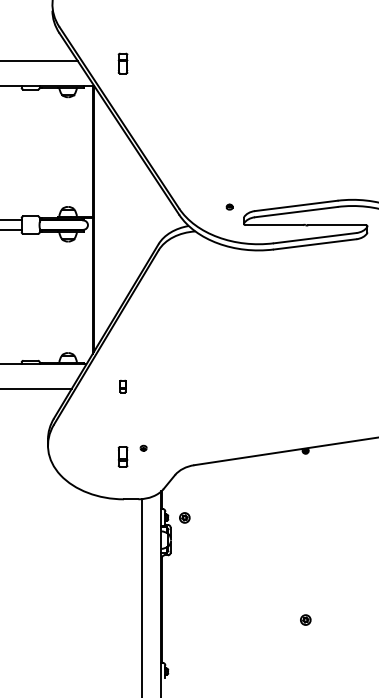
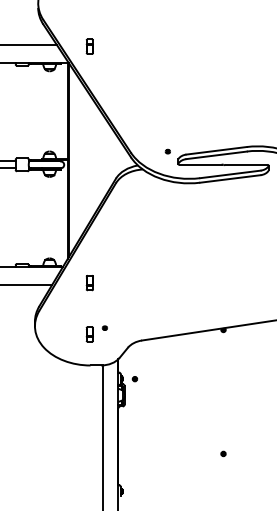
part: (122, 386) -> (89, 282), size x1.67
part: (184, 517) -> (134, 378), size x0.62
part: (305, 620) -> (223, 454), size x0.62

